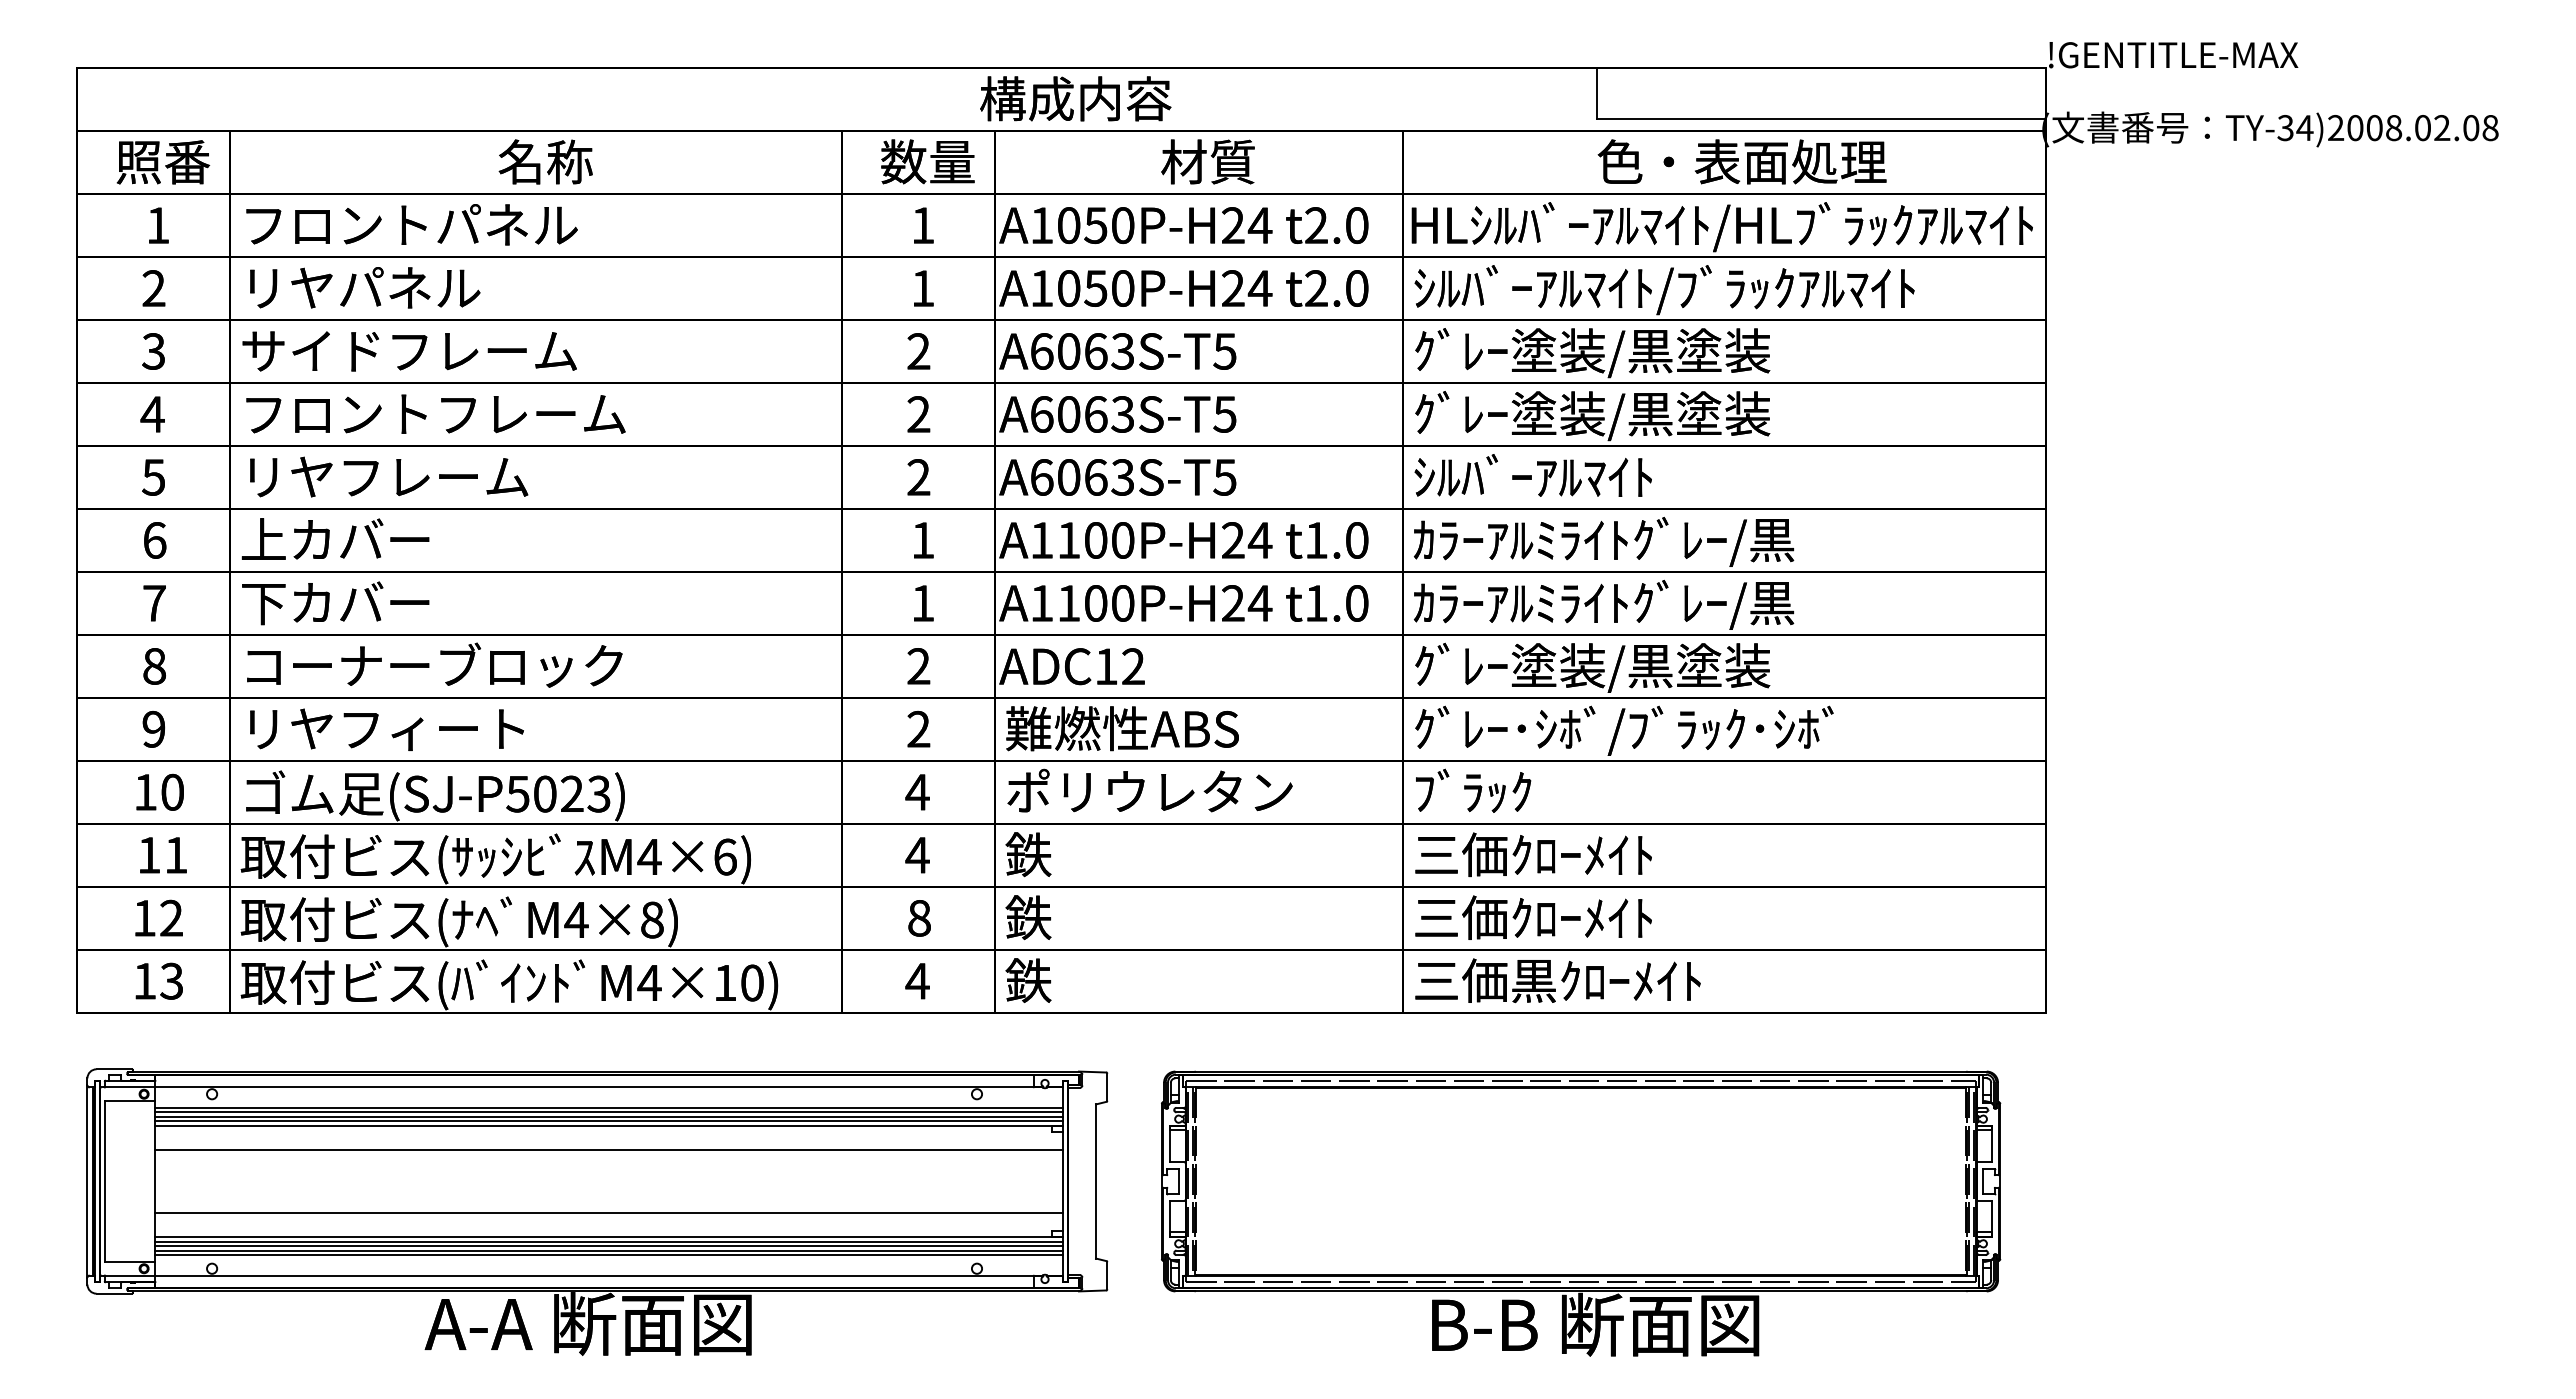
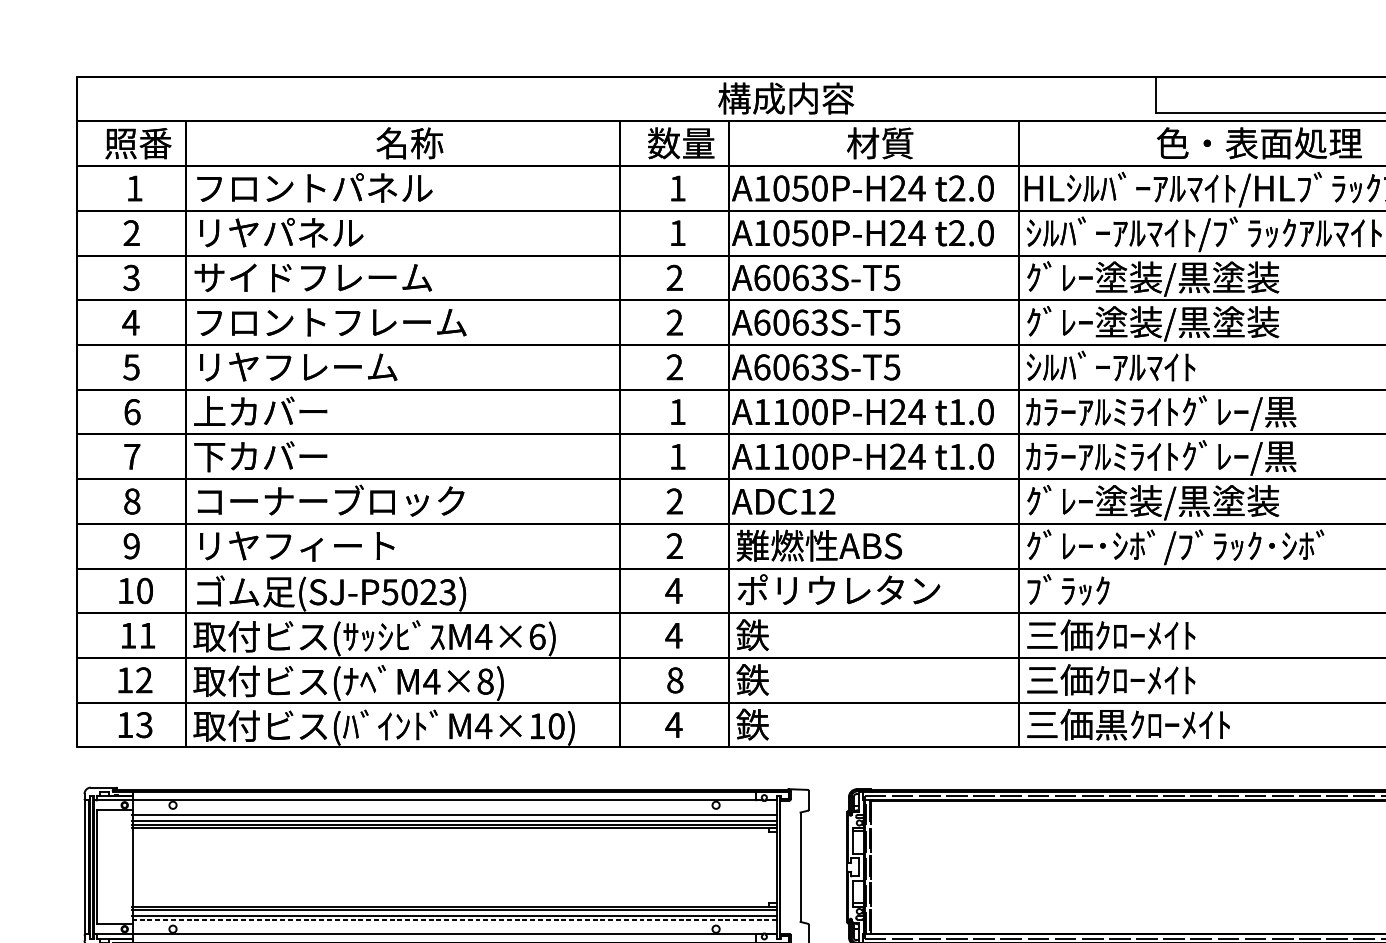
line: (608, 1112) -> (454, 818), removed
line: (608, 1149) -> (454, 844), removed
line: (608, 1213) -> (454, 889), removed
line: (608, 1245) -> (454, 912), removed
line: (608, 1255) -> (454, 919), solid -> dashed

